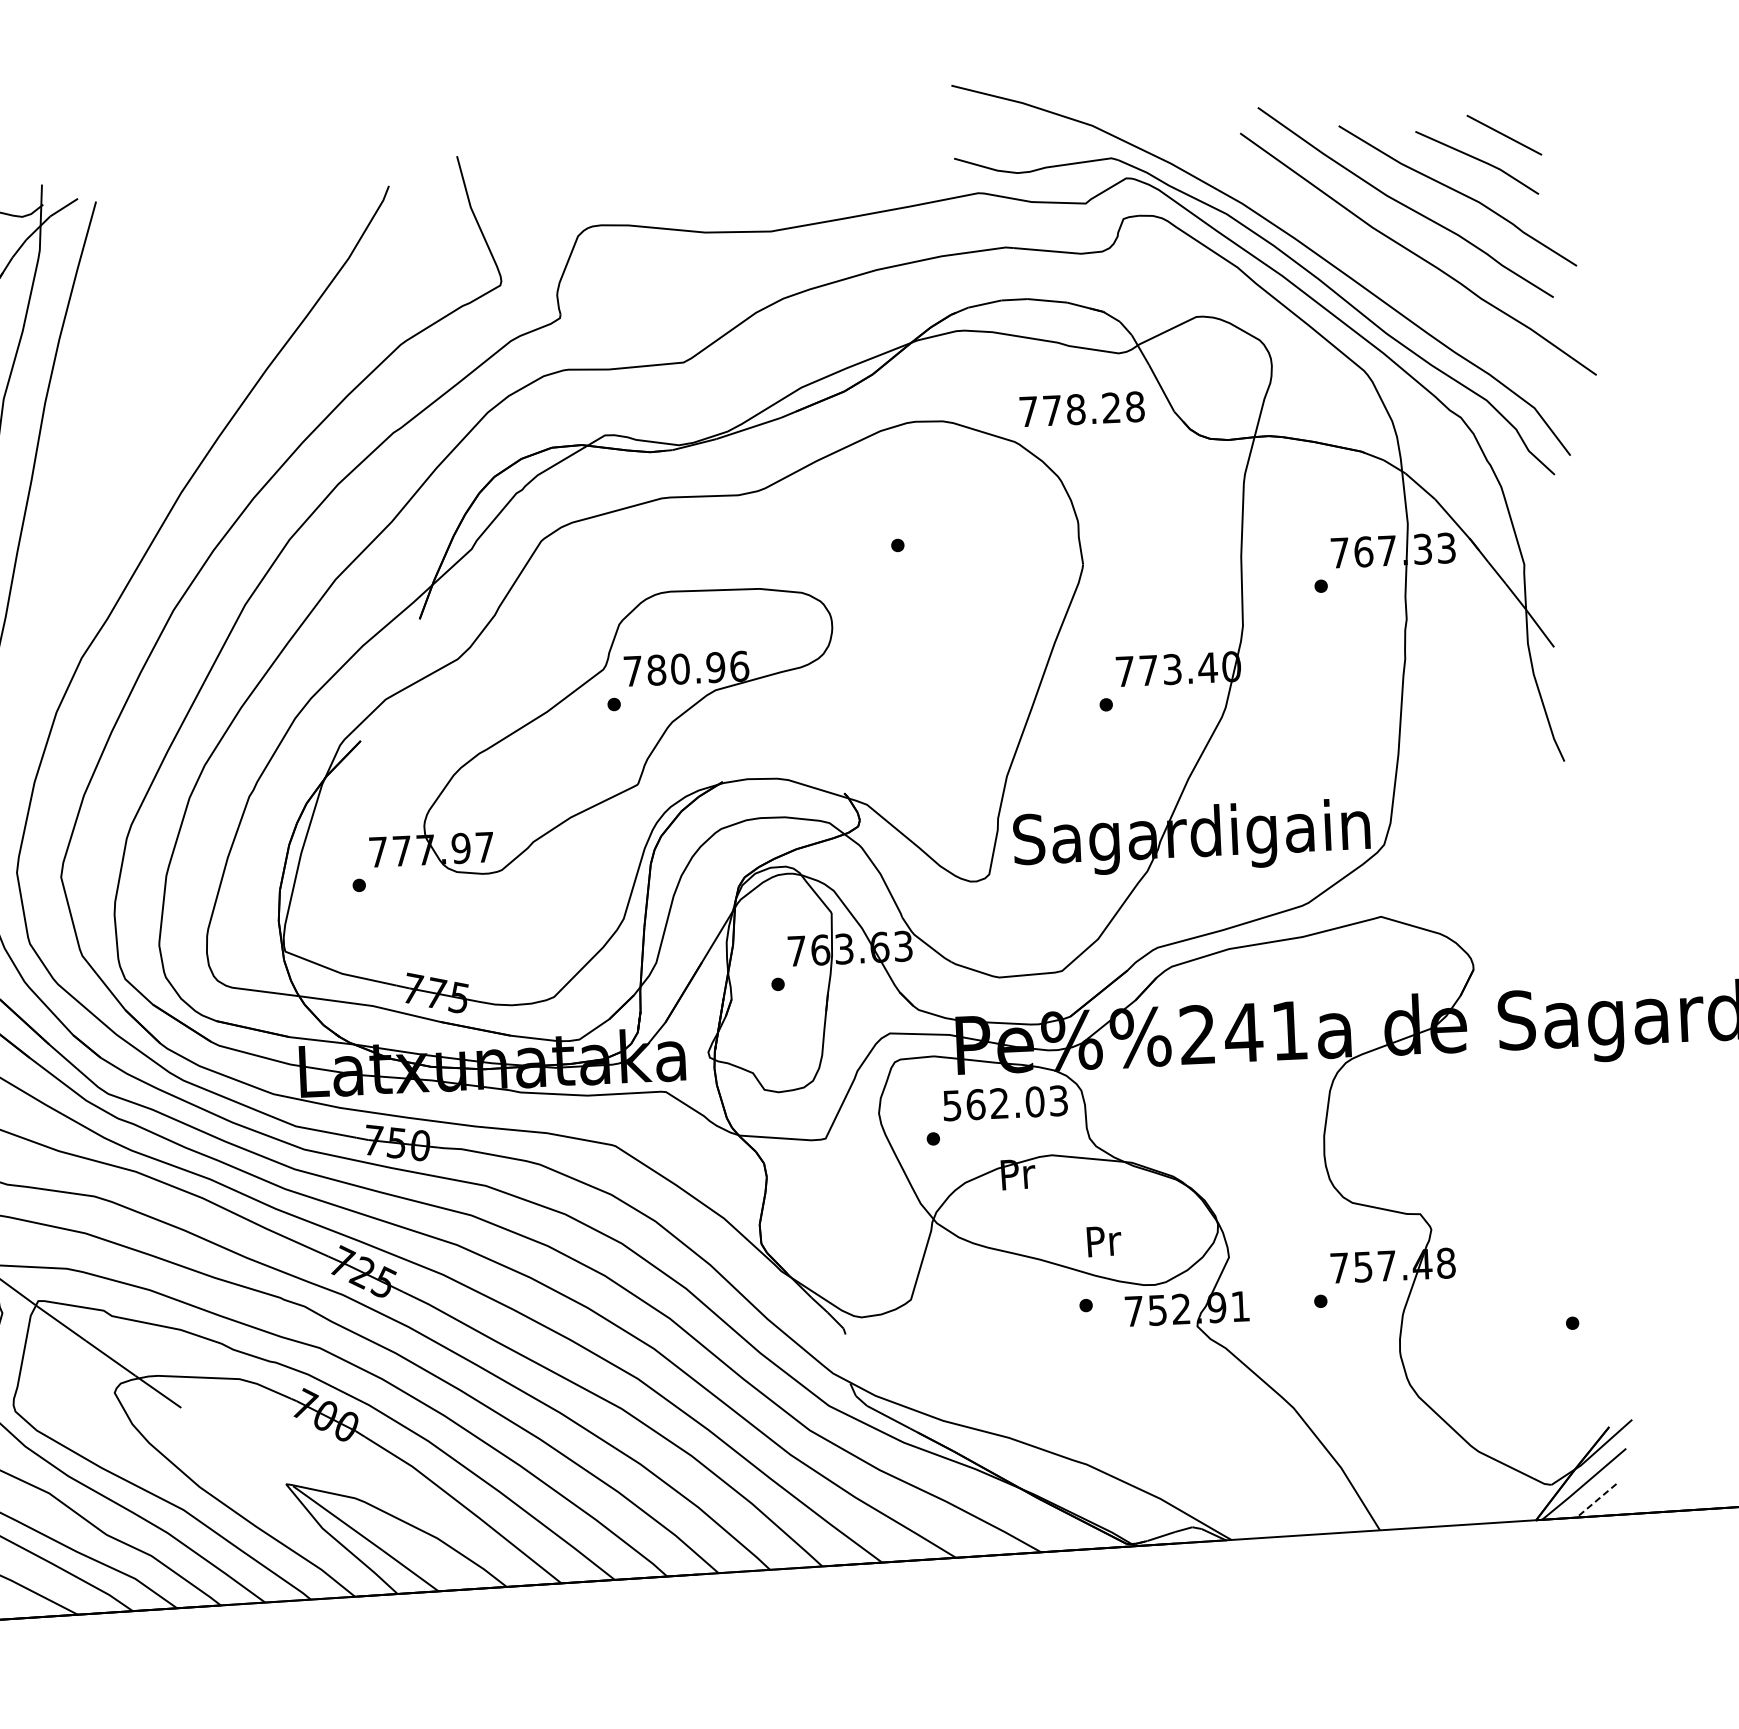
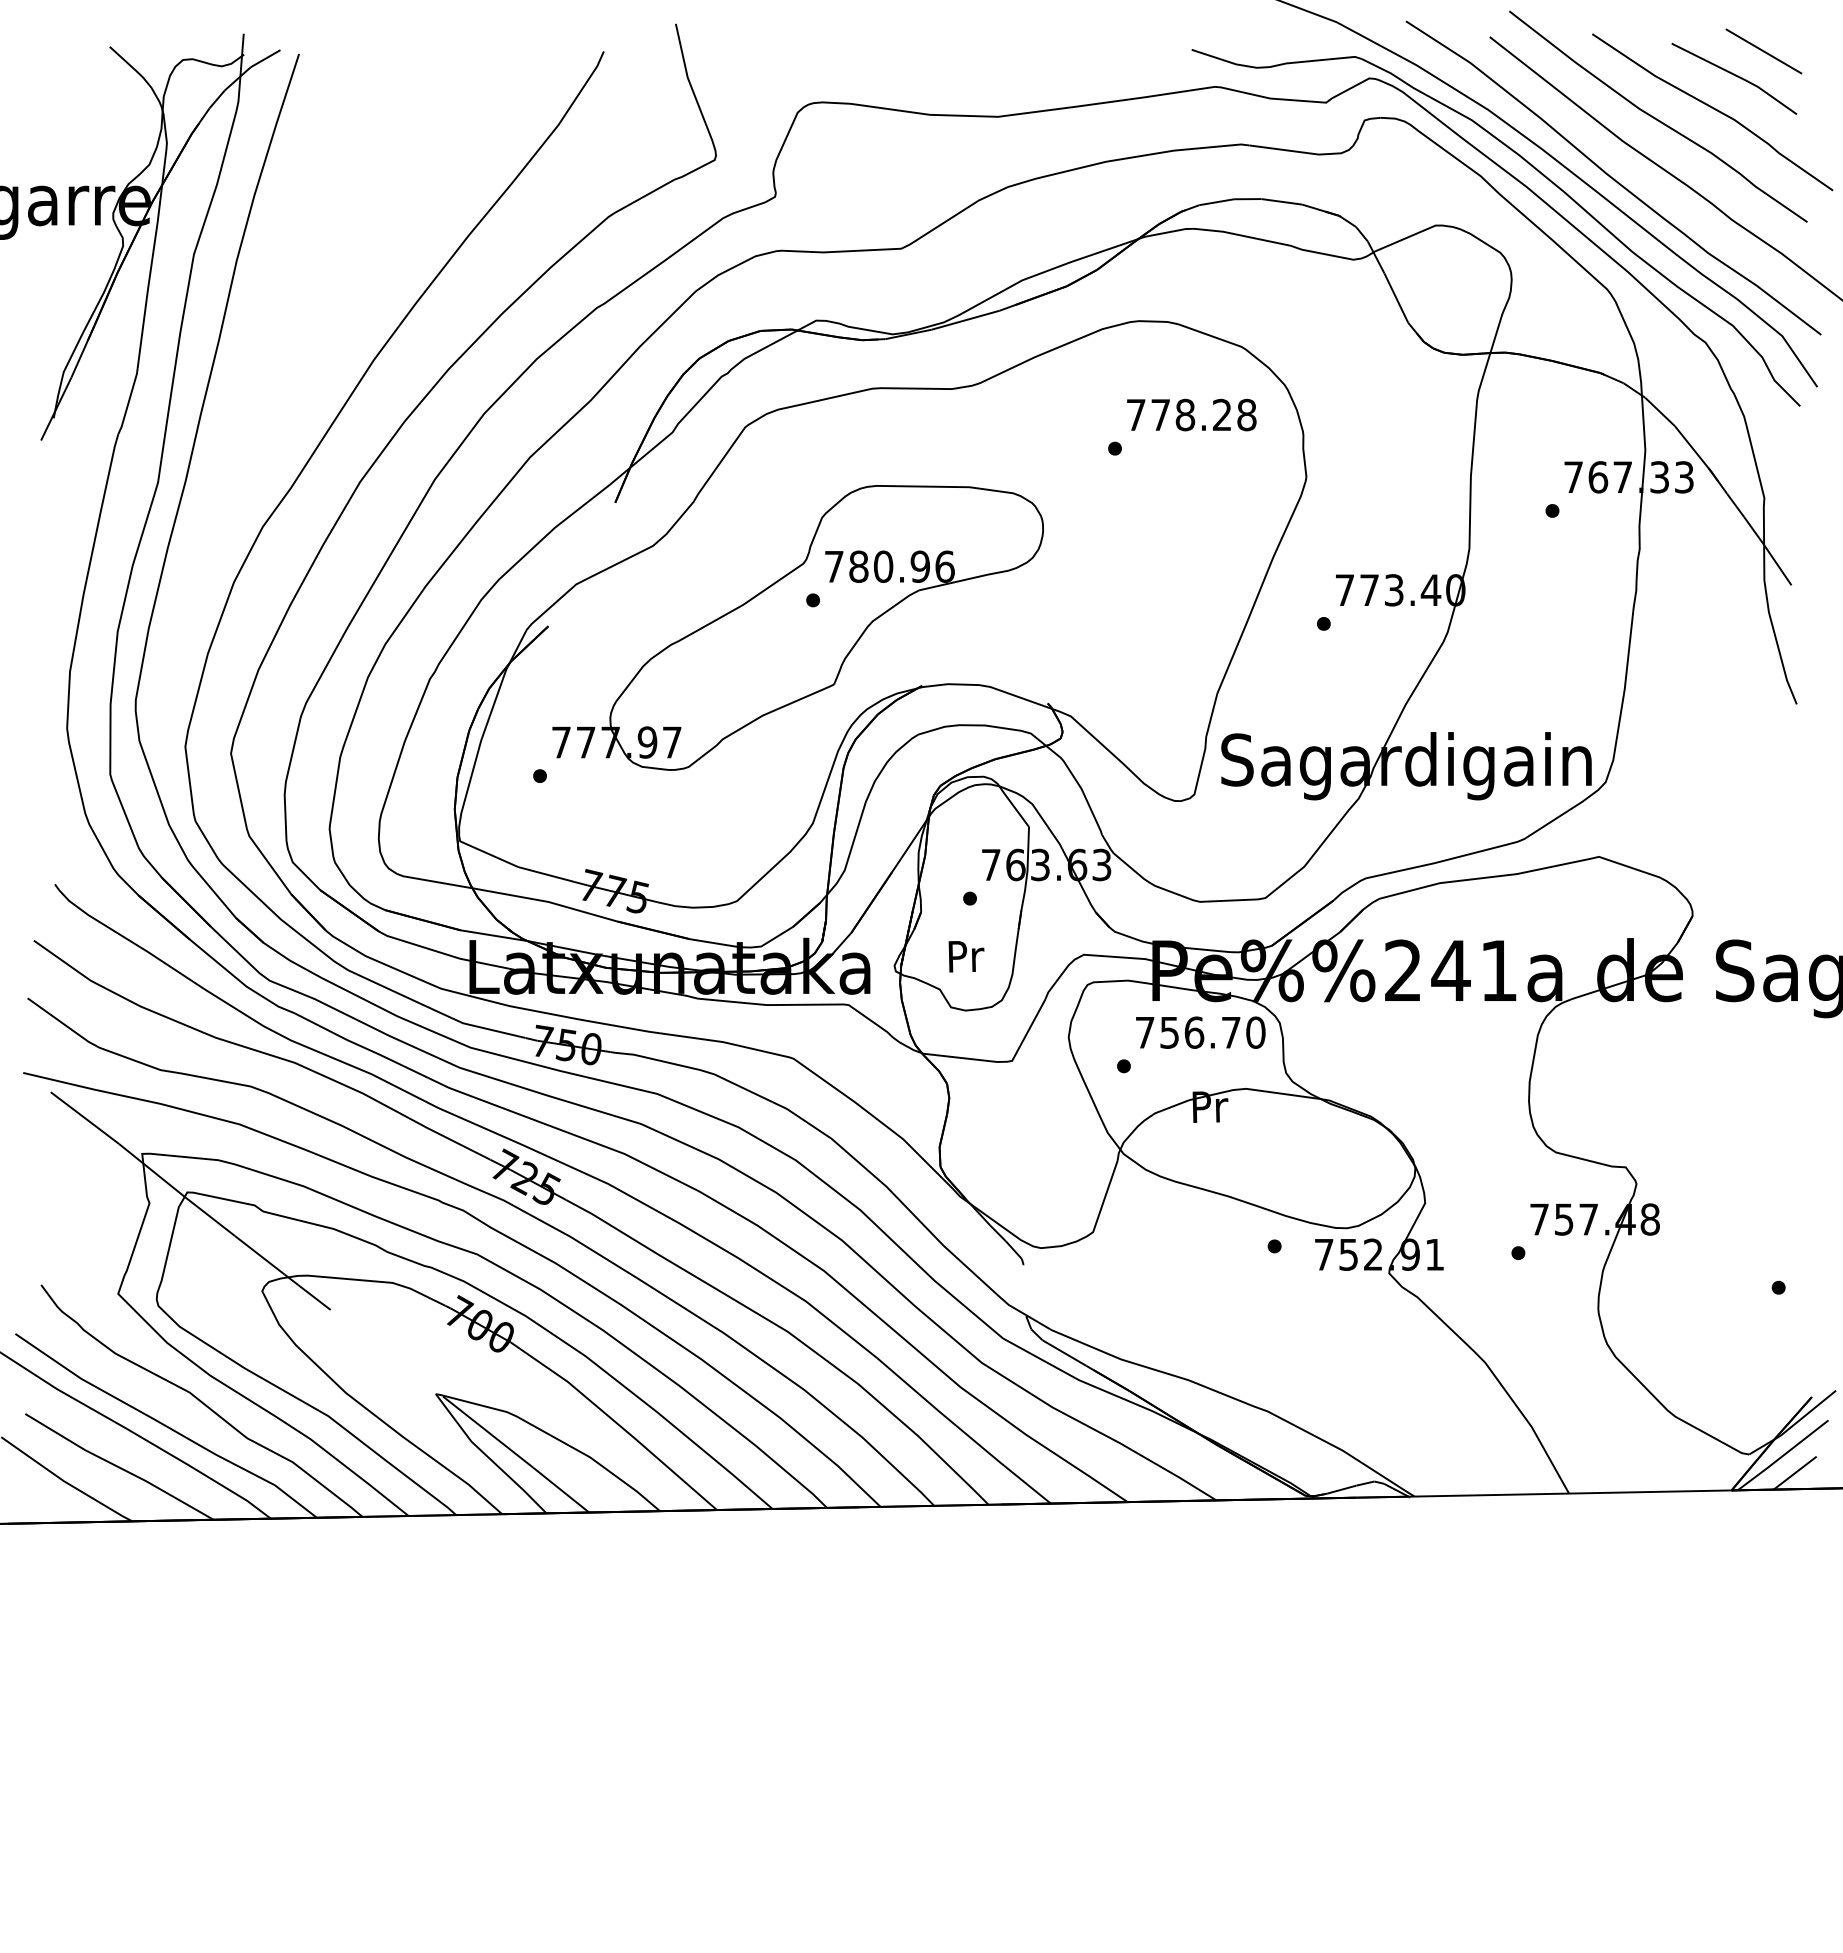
curve: (1365, 262) -> (1613, 177), added
text: (1081, 408) -> (1191, 414), moved
text: (1005, 1103) -> (1200, 1032), 562.03 -> 756.70
text: (1104, 1241) -> (966, 956), moved
line: (1595, 1501) -> (1794, 1473), dashed -> solid

